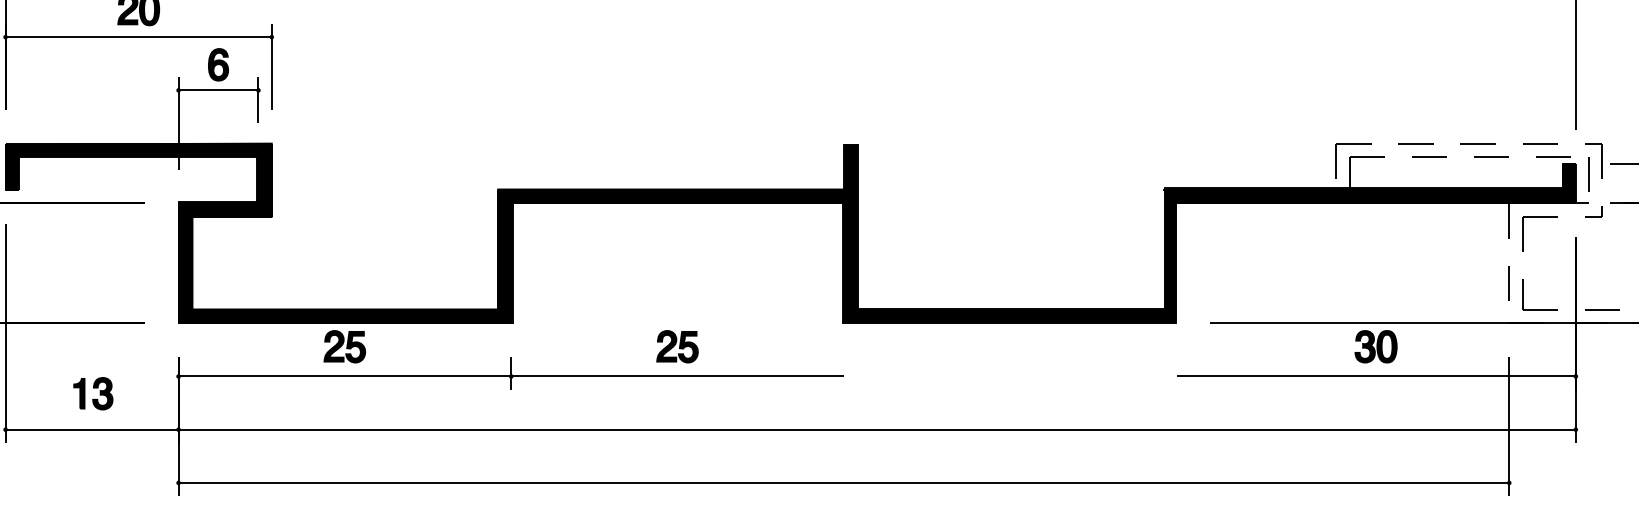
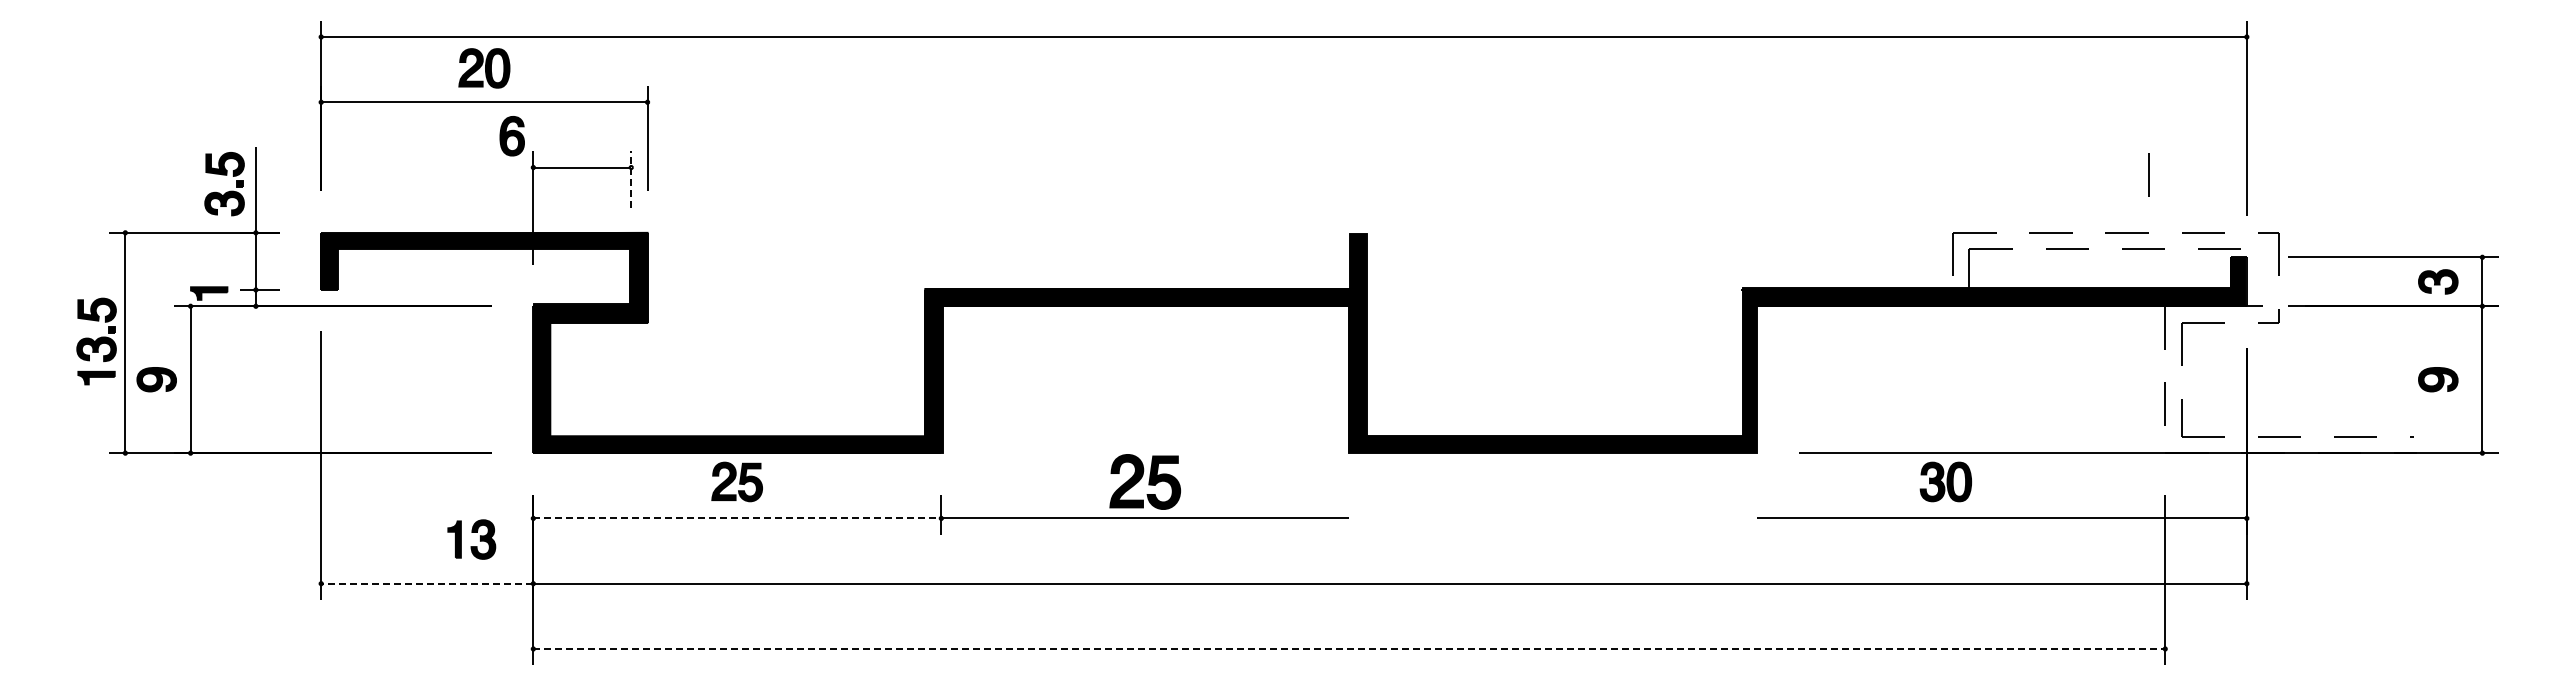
part: (217, 65) -> (511, 136), moved
line: (258, 99) -> (631, 178), solid -> dashed
line: (1588, 174) -> (2148, 174), moved
part: (676, 346) -> (1144, 481), size x1.4
part: (1375, 346) -> (1945, 481), moved
line: (345, 376) -> (737, 518), solid -> dashed
part: (93, 387) -> (471, 532), moved
line: (91, 429) -> (426, 583), solid -> dashed
line: (844, 482) -> (1349, 648), solid -> dashed

